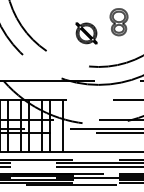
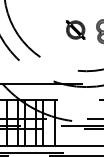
part: (86, 33) -> (75, 30), moved

